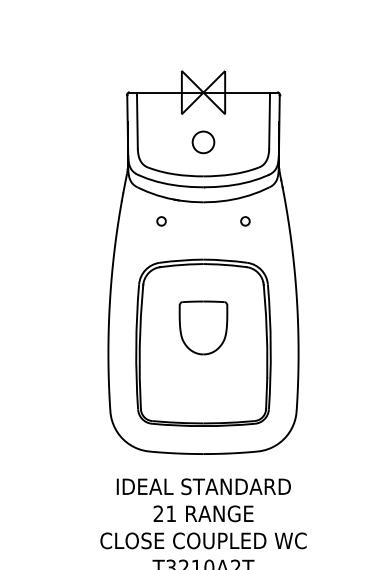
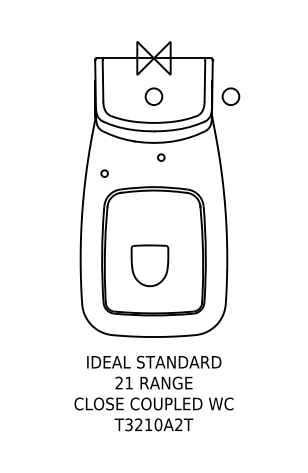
circle: (302, 142) -> (230, 96), added
circle: (161, 221) -> (104, 173), moved
circle: (245, 221) -> (161, 157), moved
part: (202, 327) -> (149, 265), moved

